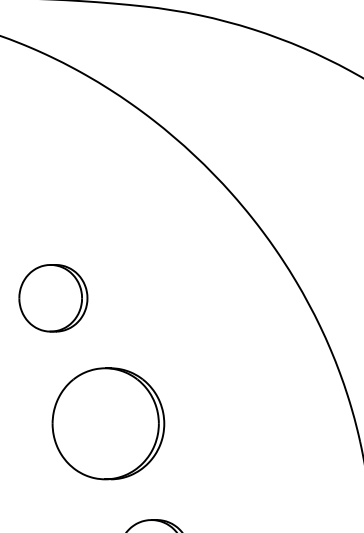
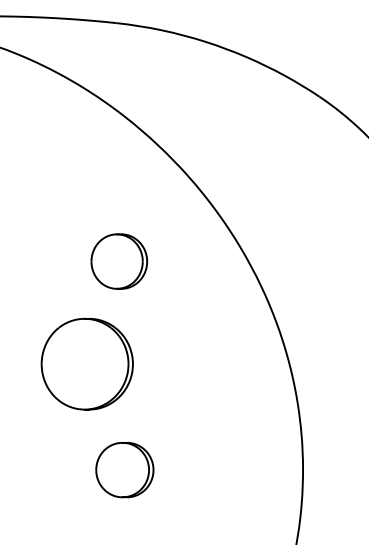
part: (53, 298) -> (119, 261), moved

